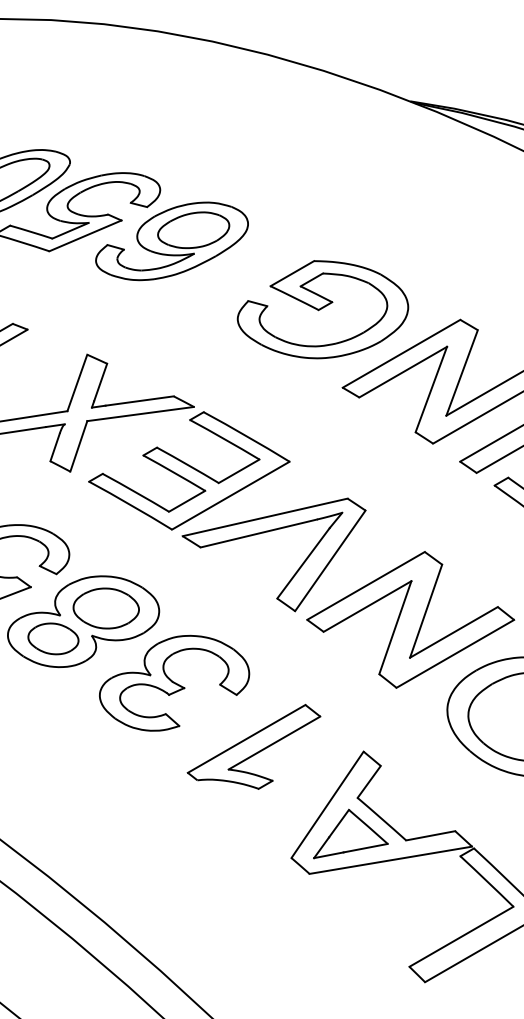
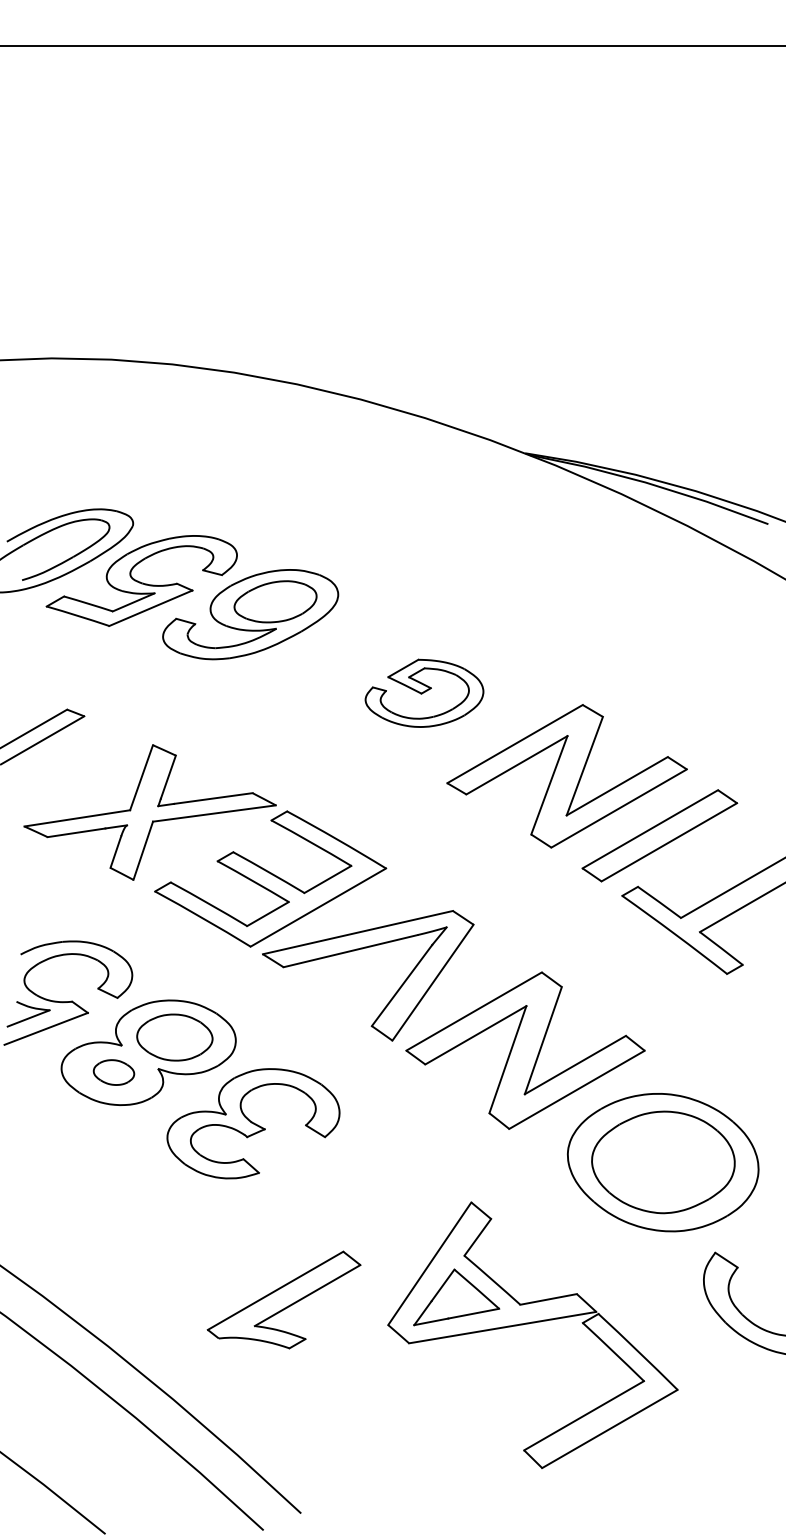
part: (322, 309) -> (424, 693), size x0.6
part: (53, 638) -> (113, 1072), size x0.7
part: (253, 746) -> (283, 1299), moved

